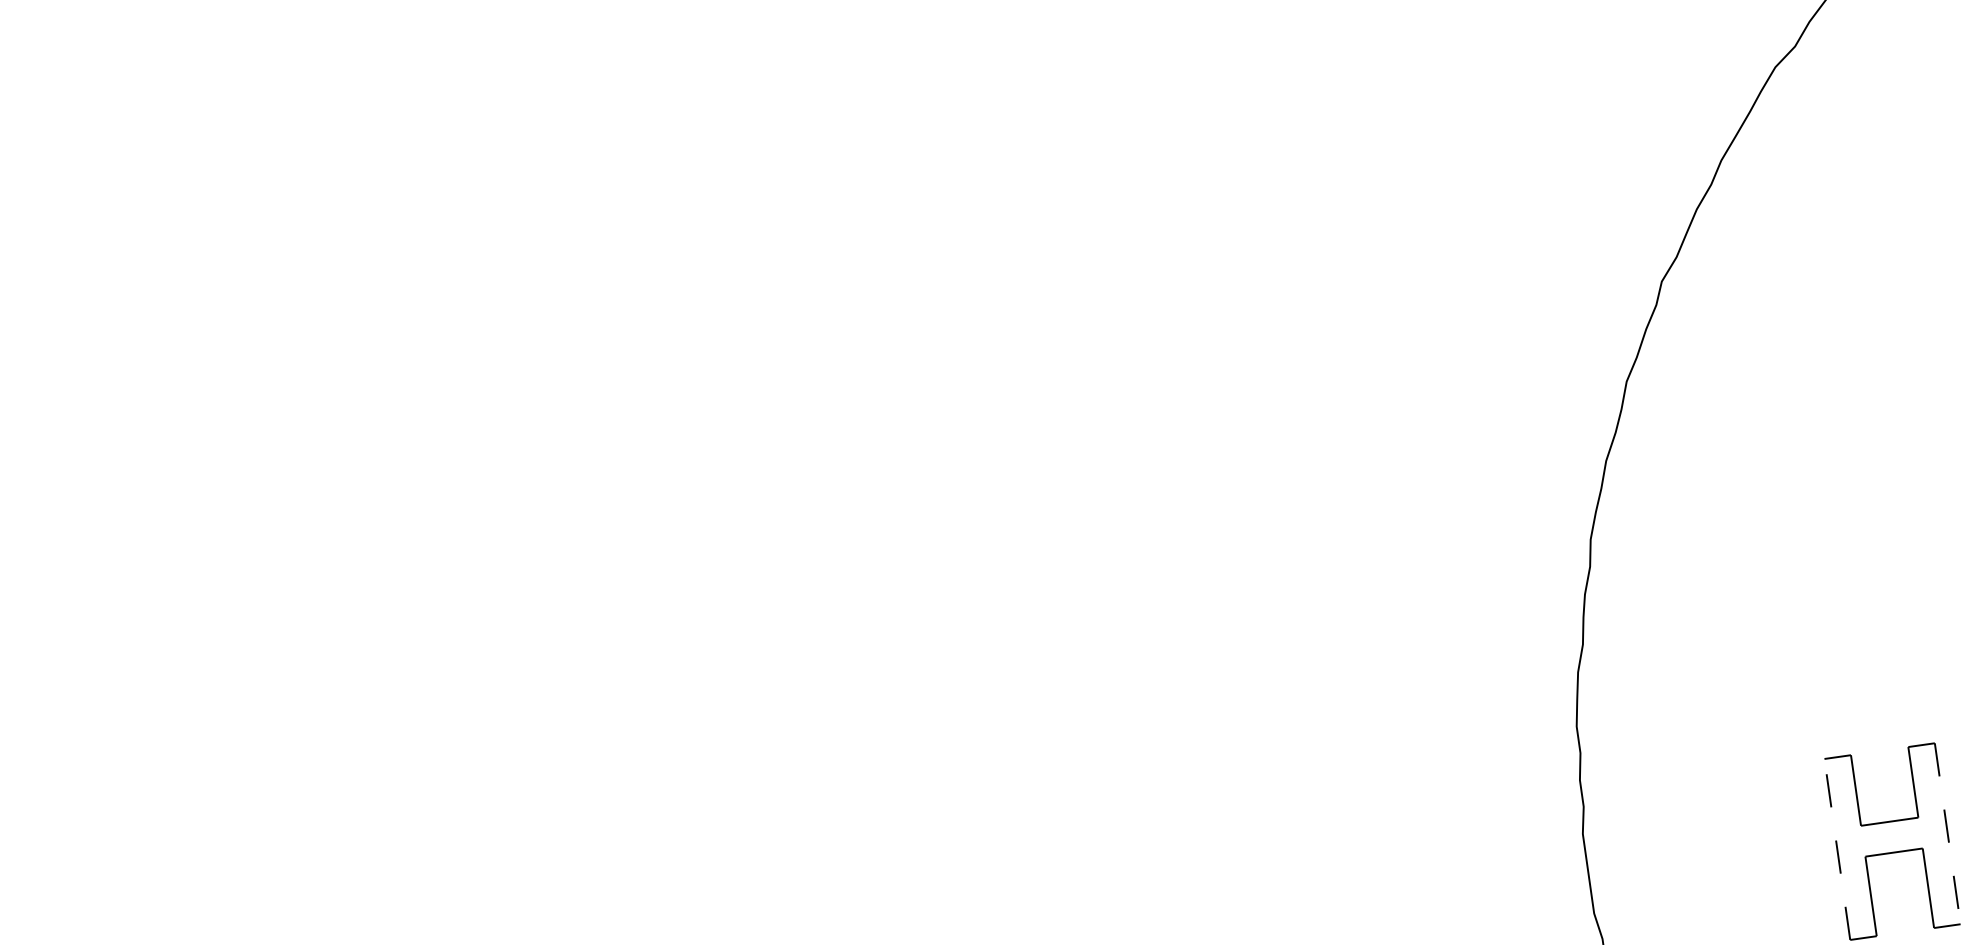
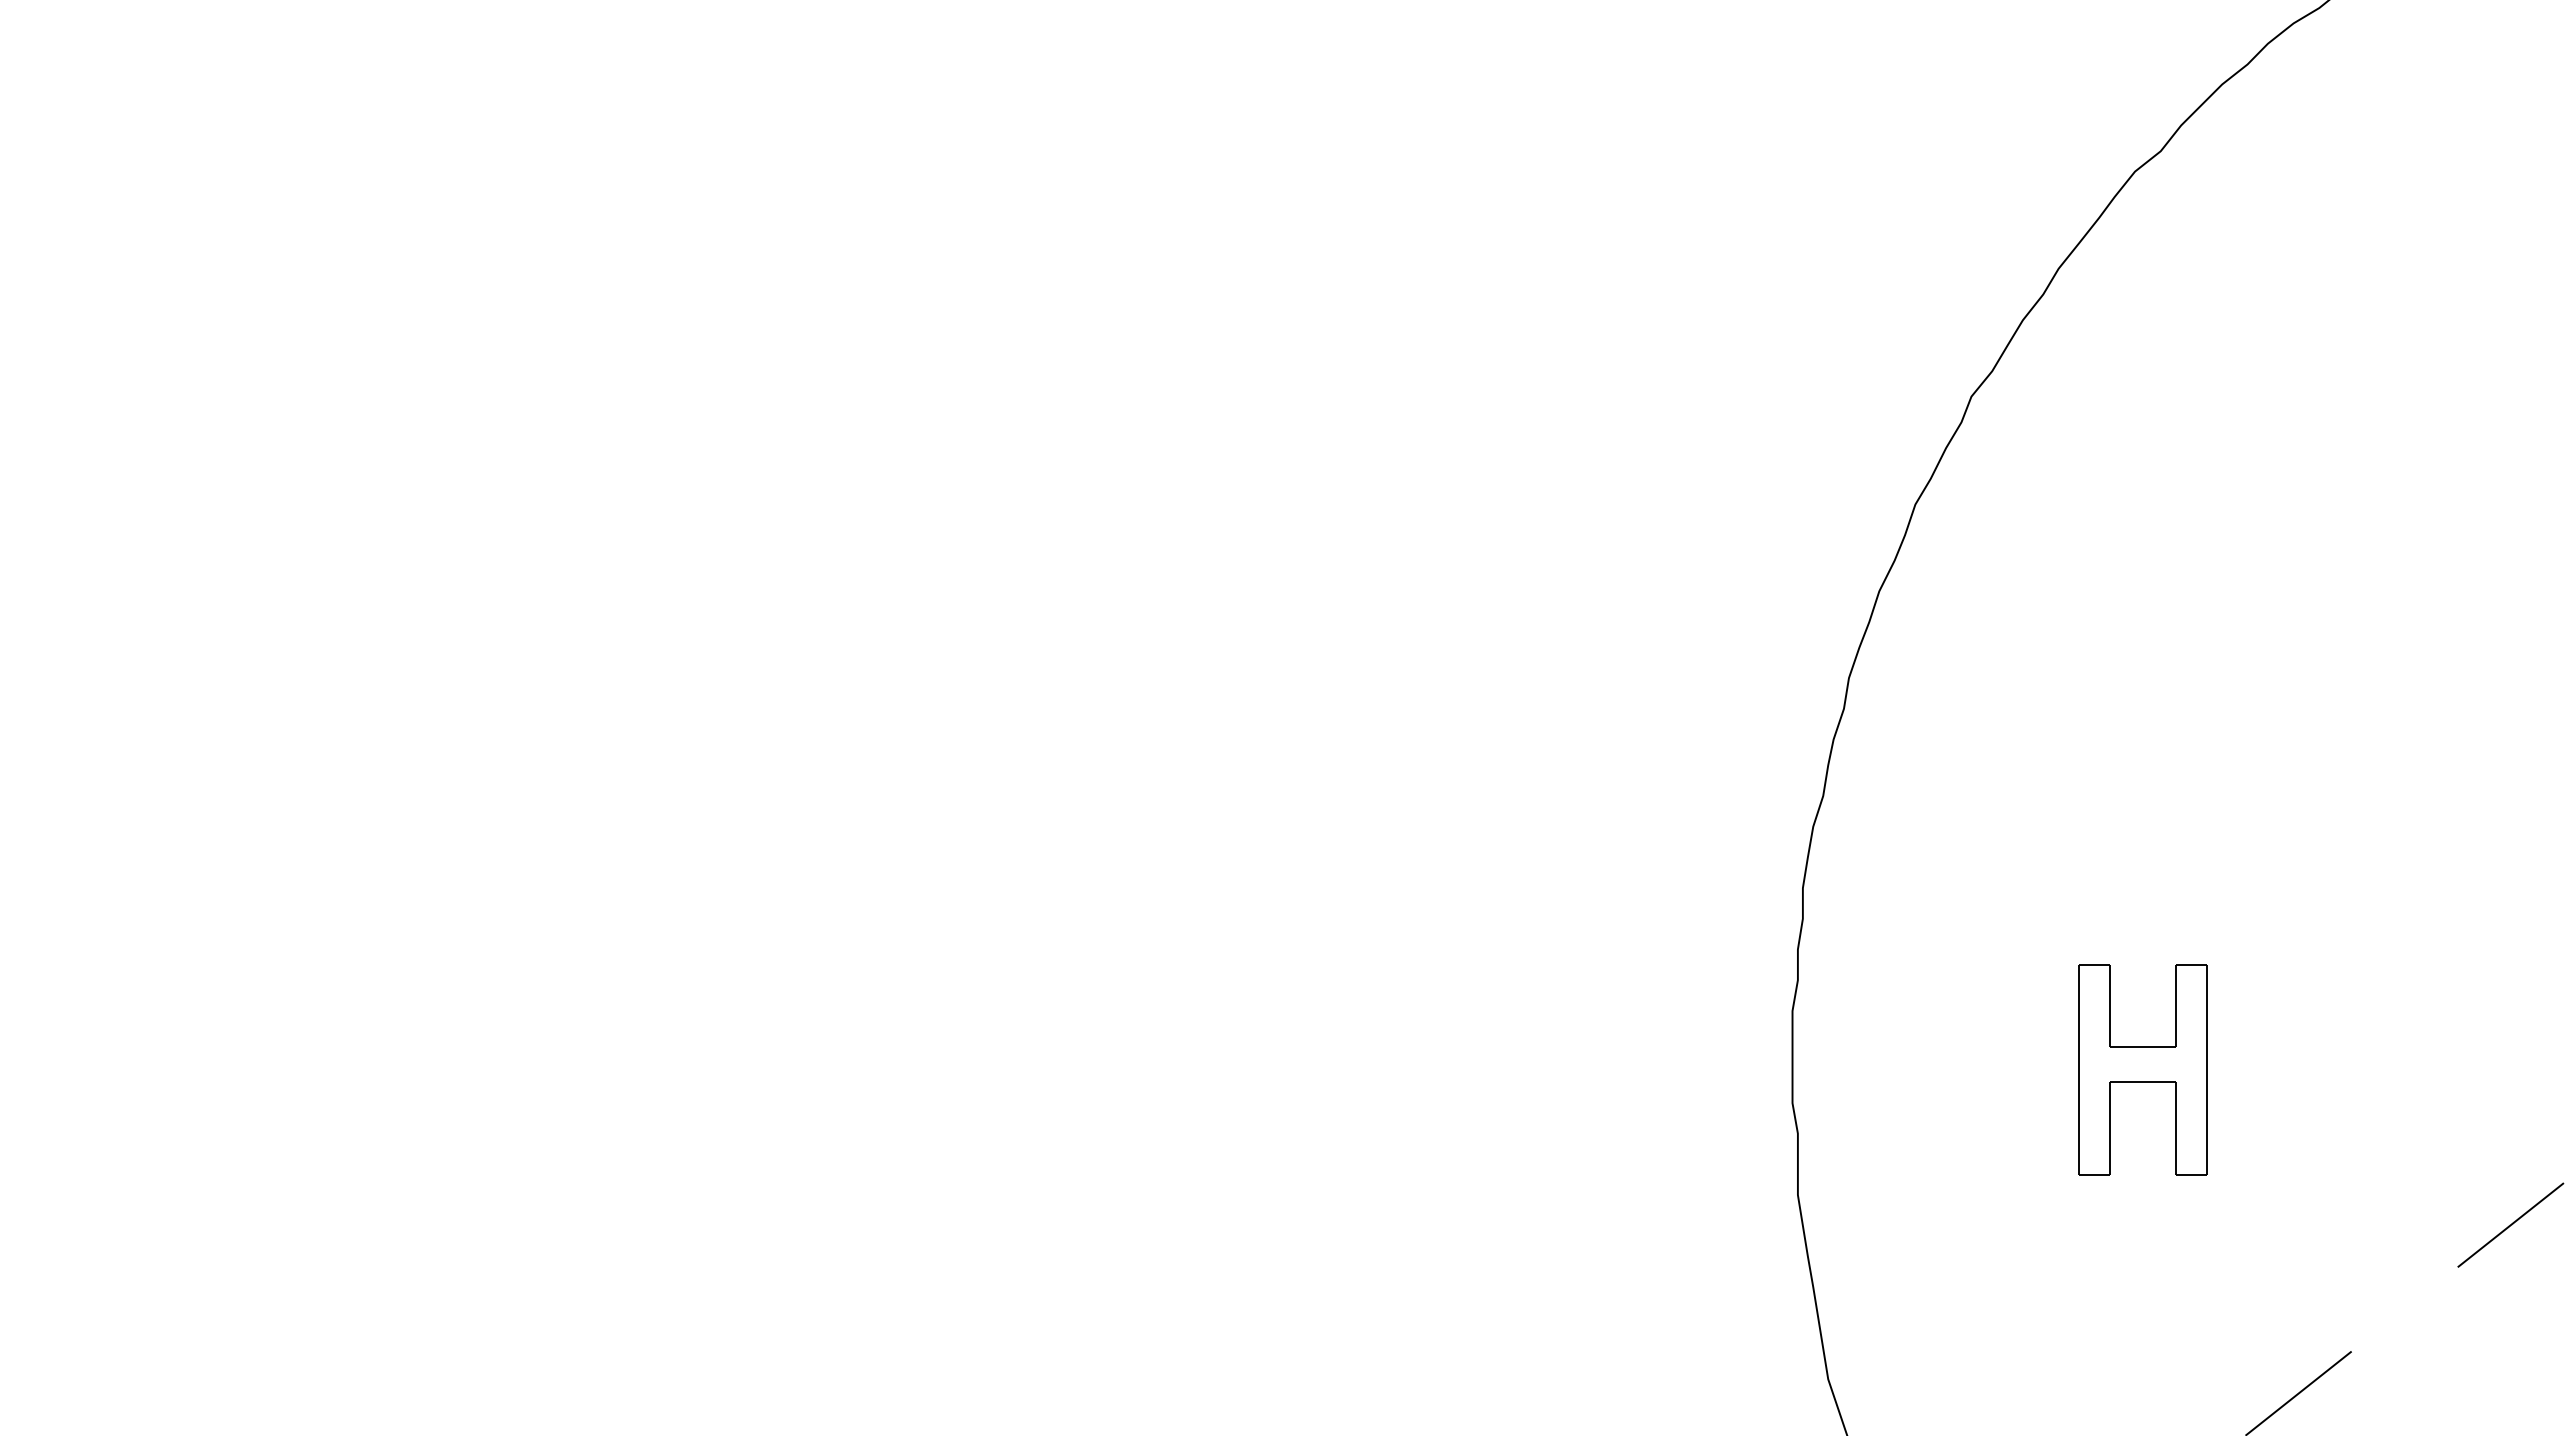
line: (1947, 833) -> (2206, 1069), dashed -> solid
line: (1836, 849) -> (2078, 1069), dashed -> solid

